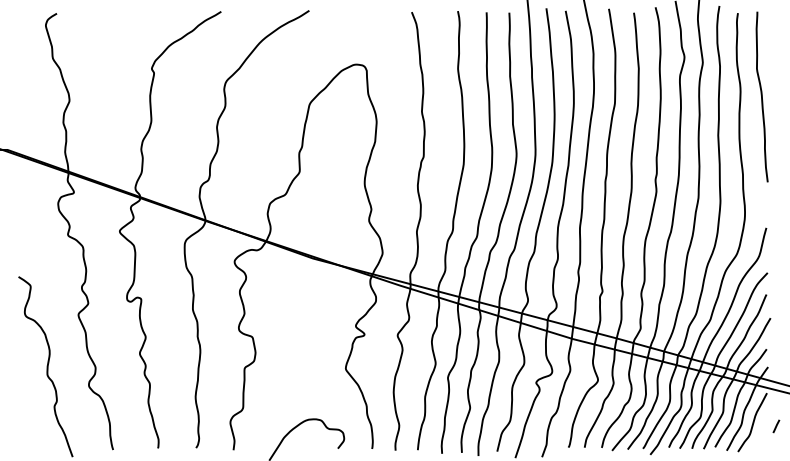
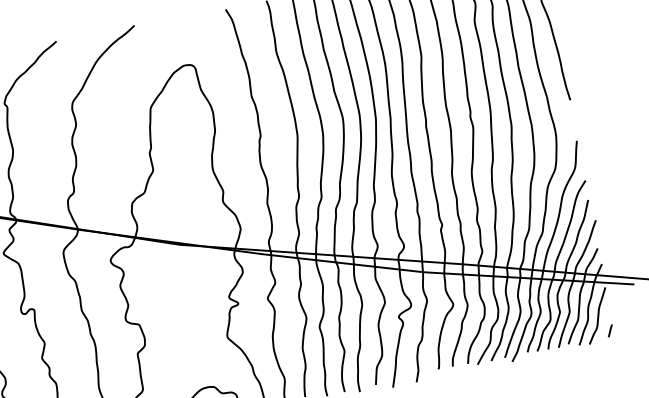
line: (776, 426) -> (610, 330), moved

